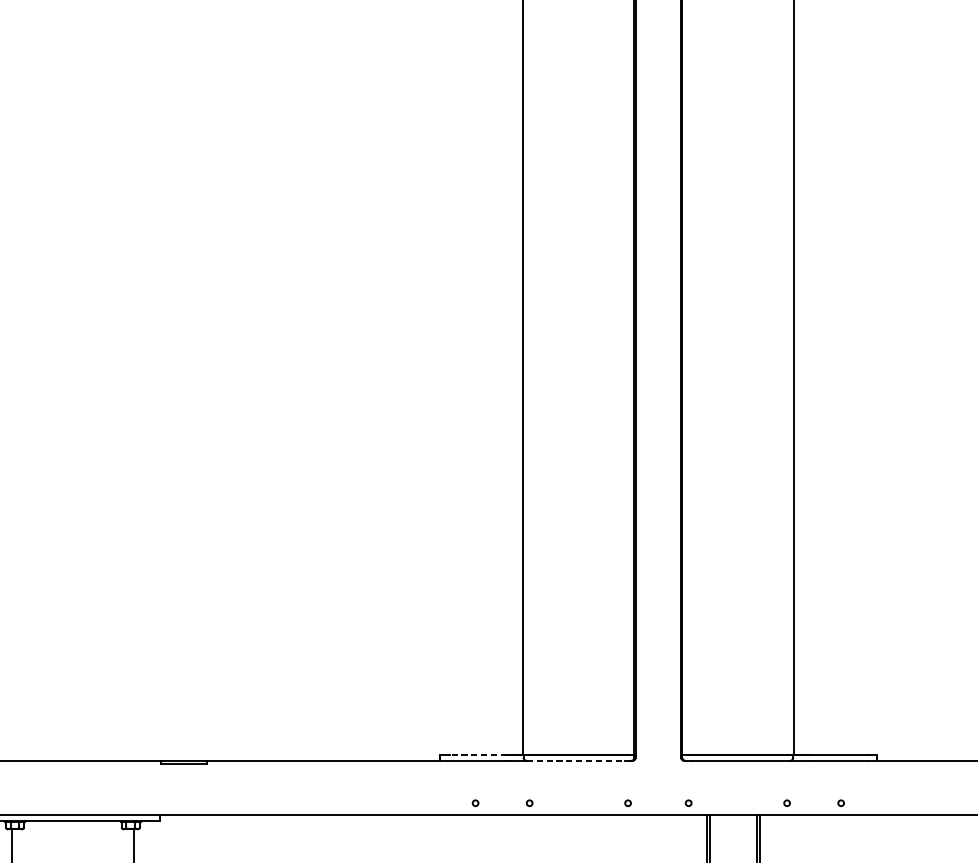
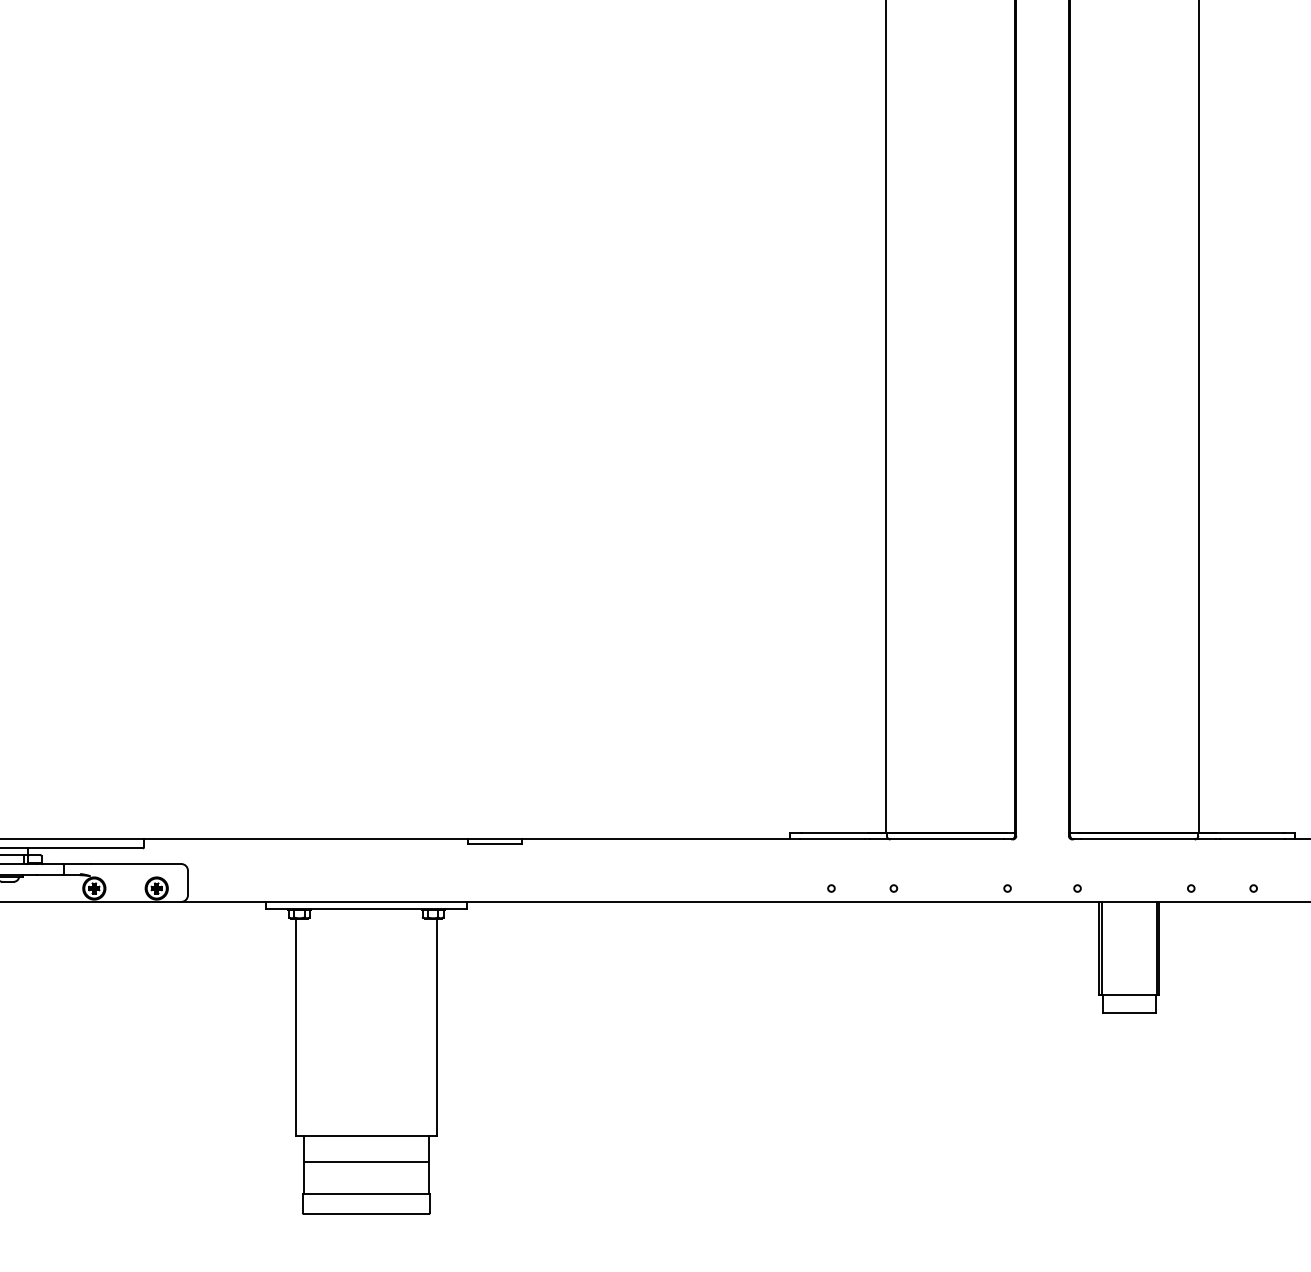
line: (479, 754) -> (835, 832), dashed -> solid
line: (576, 760) -> (947, 839), dashed -> solid

